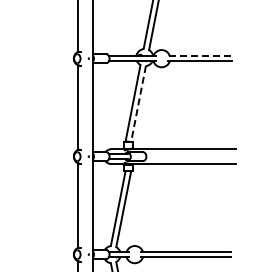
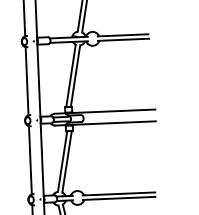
line: (198, 55) -> (122, 35), dashed -> solid
line: (138, 103) -> (75, 75), dashed -> solid

